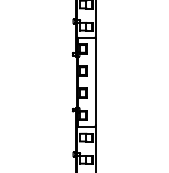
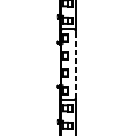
line: (95, 81) -> (75, 64), solid -> dashed

